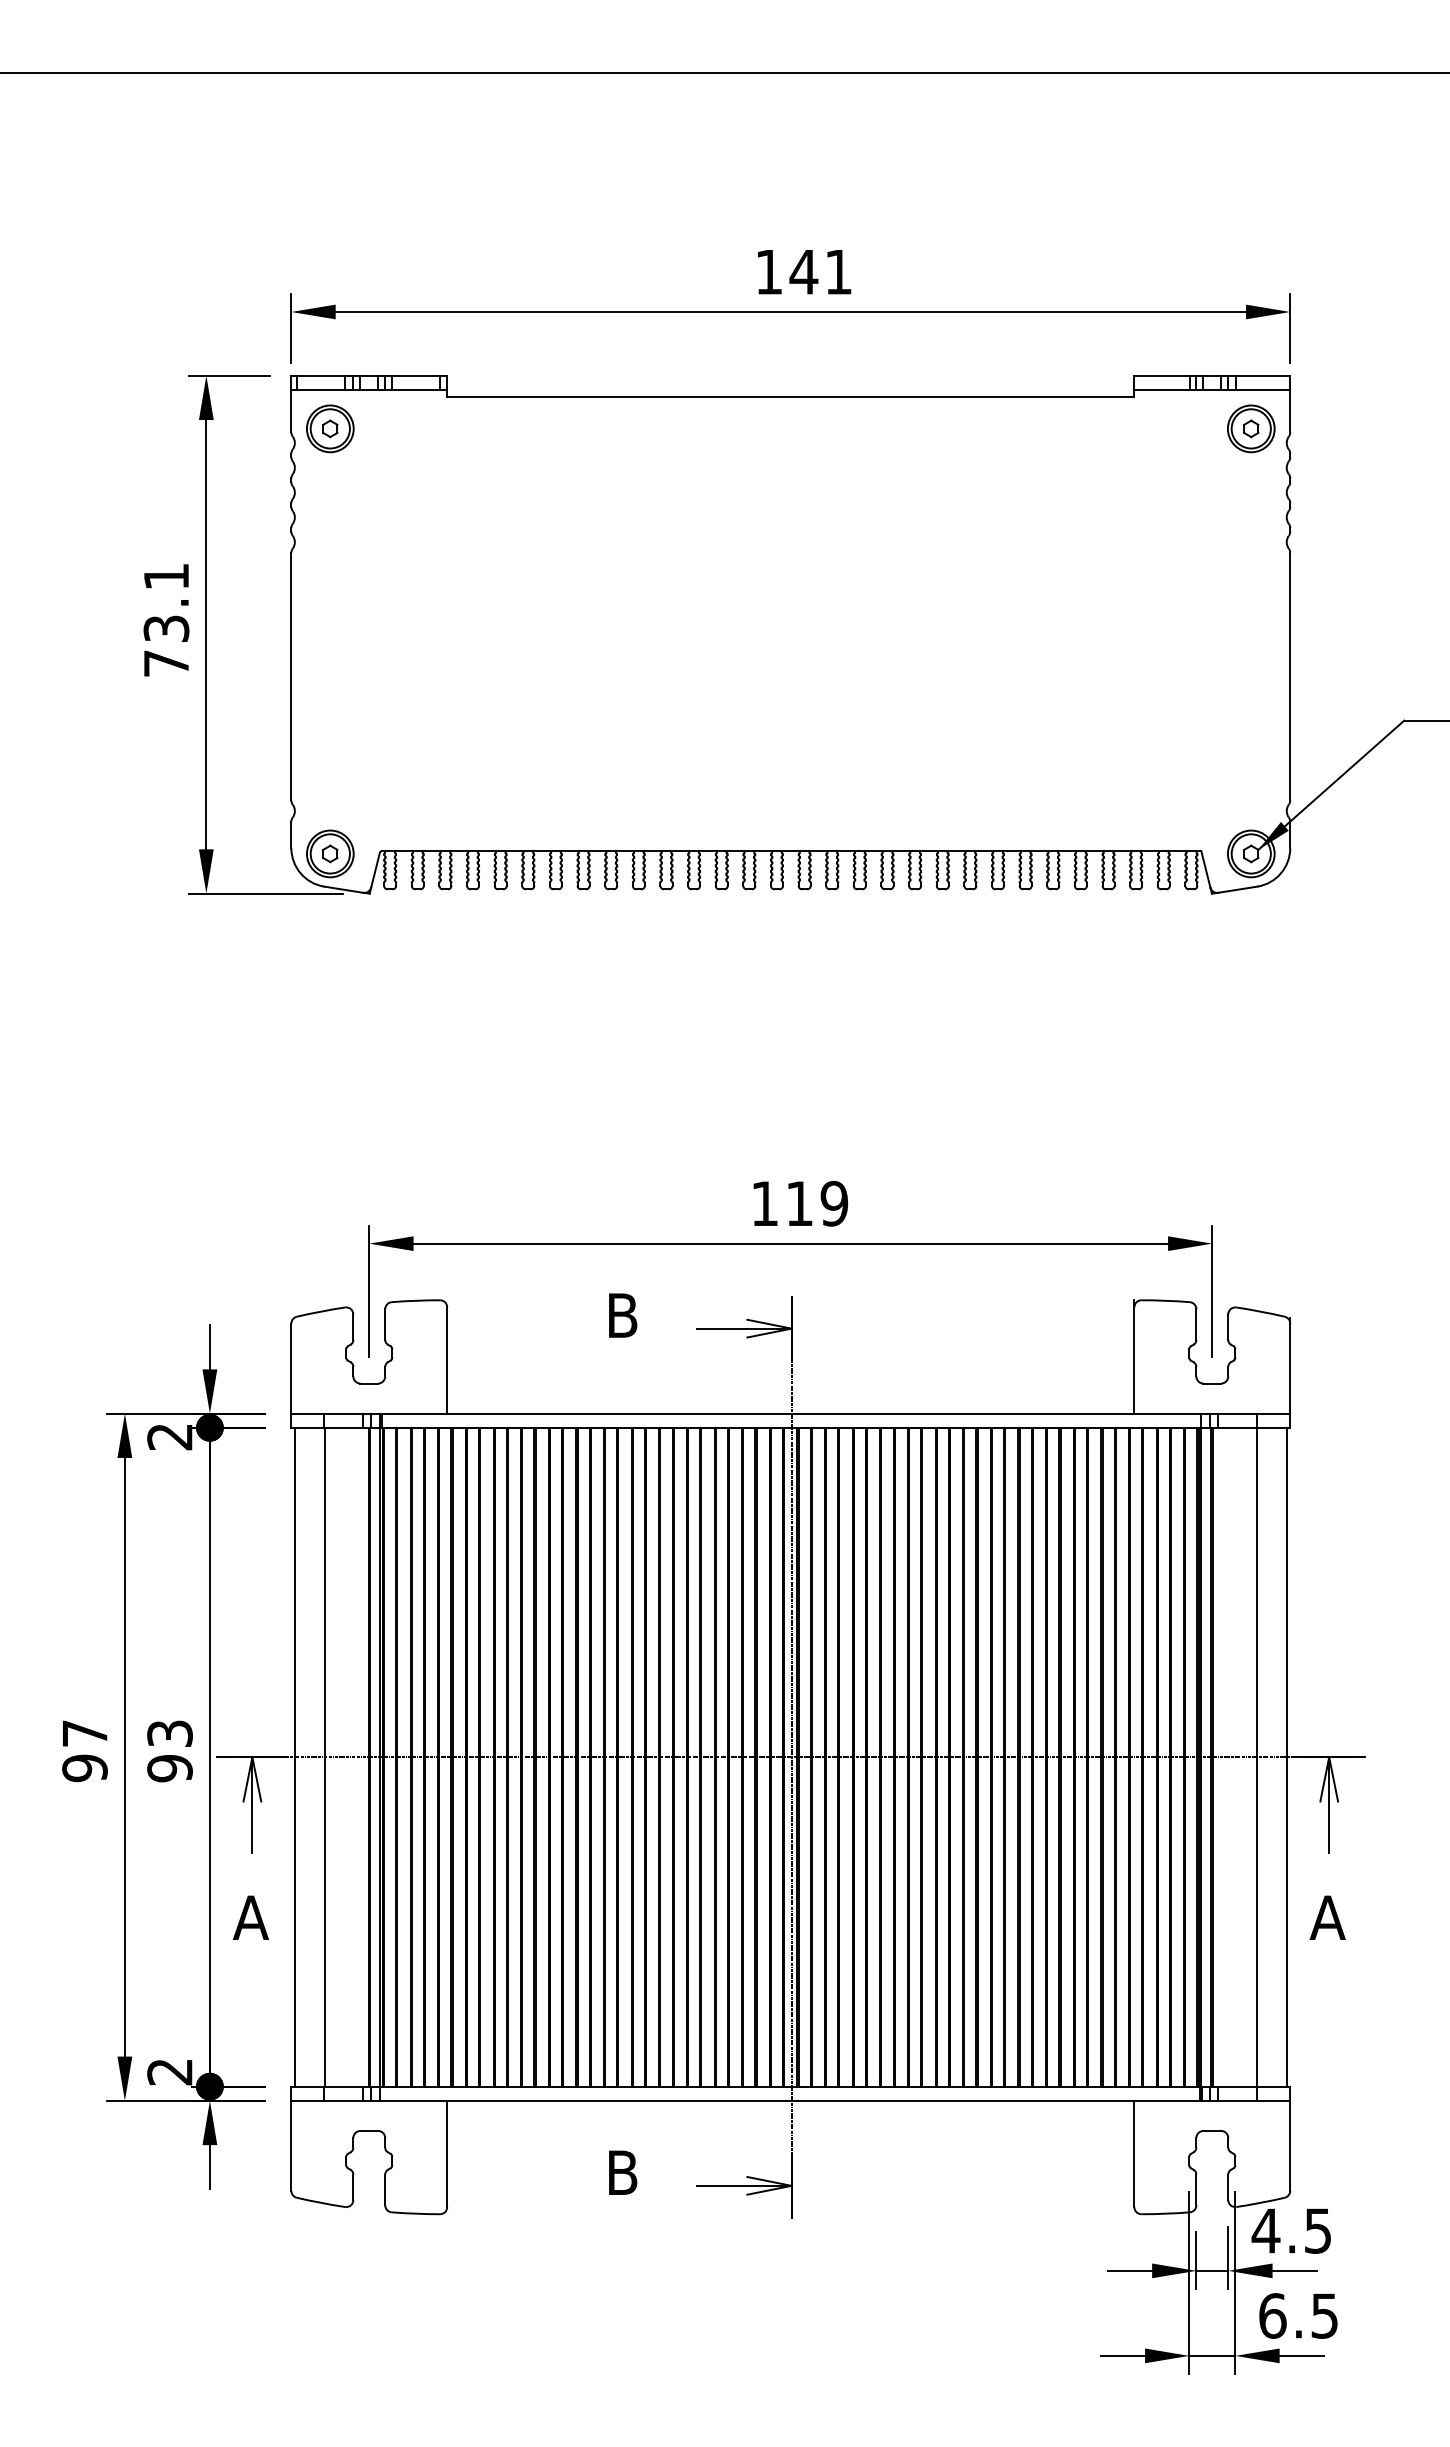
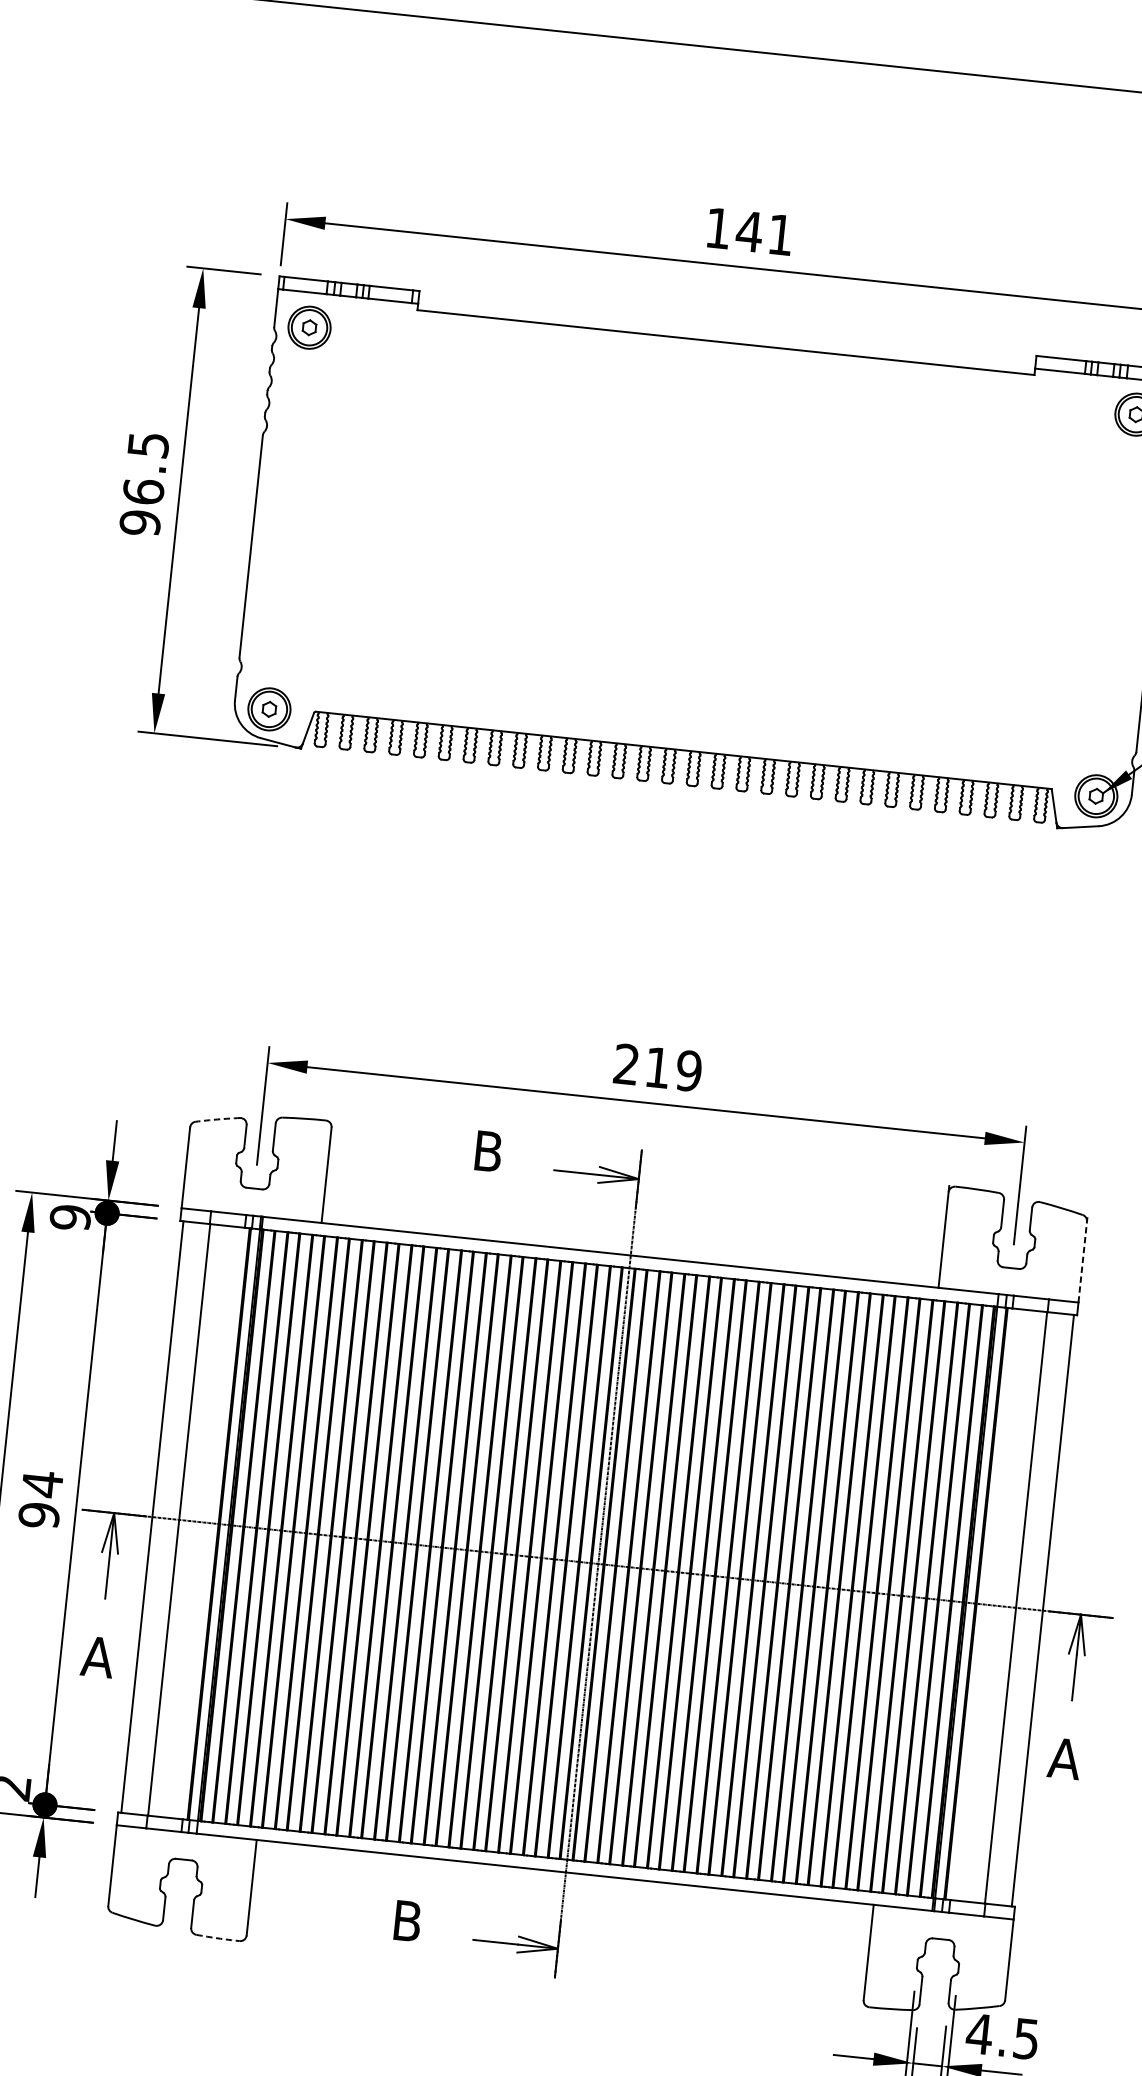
text: (166, 620) -> (144, 484), 73.1 -> 96.5
text: (764, 1202) -> (626, 1063), 119 -> 219
arc: (320, 1311) -> (217, 1119), solid -> dashed
line: (1290, 1365) -> (1083, 1259), solid -> dashed
text: (169, 1436) -> (70, 1217), 2 -> 9
text: (169, 1733) -> (42, 1483), 93 -> 94
arc: (415, 2213) -> (217, 1938), solid -> dashed

